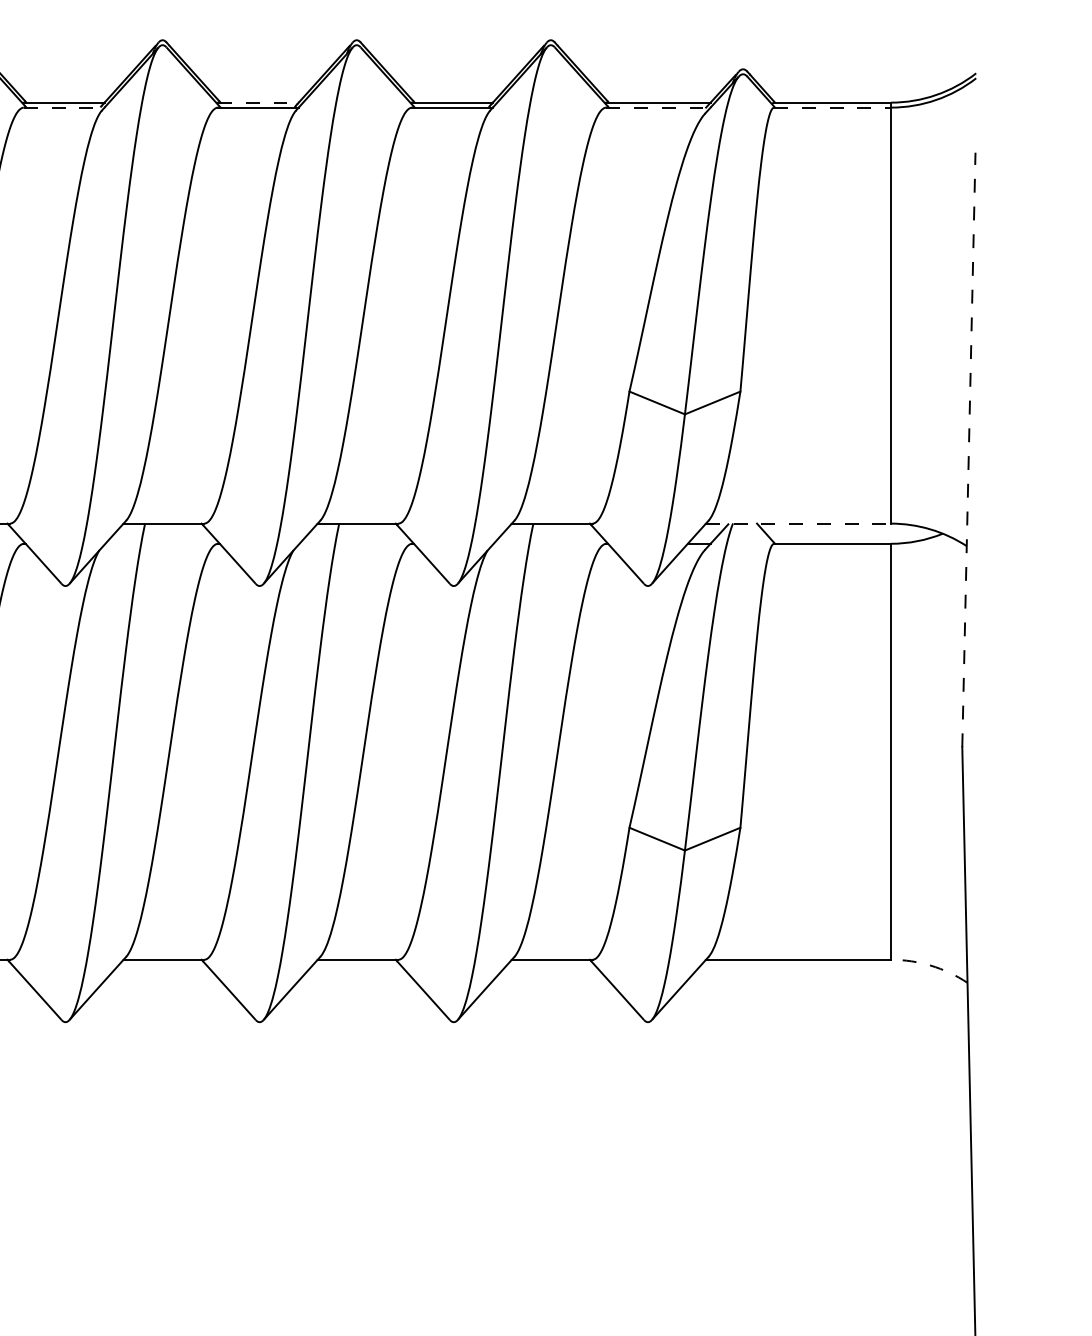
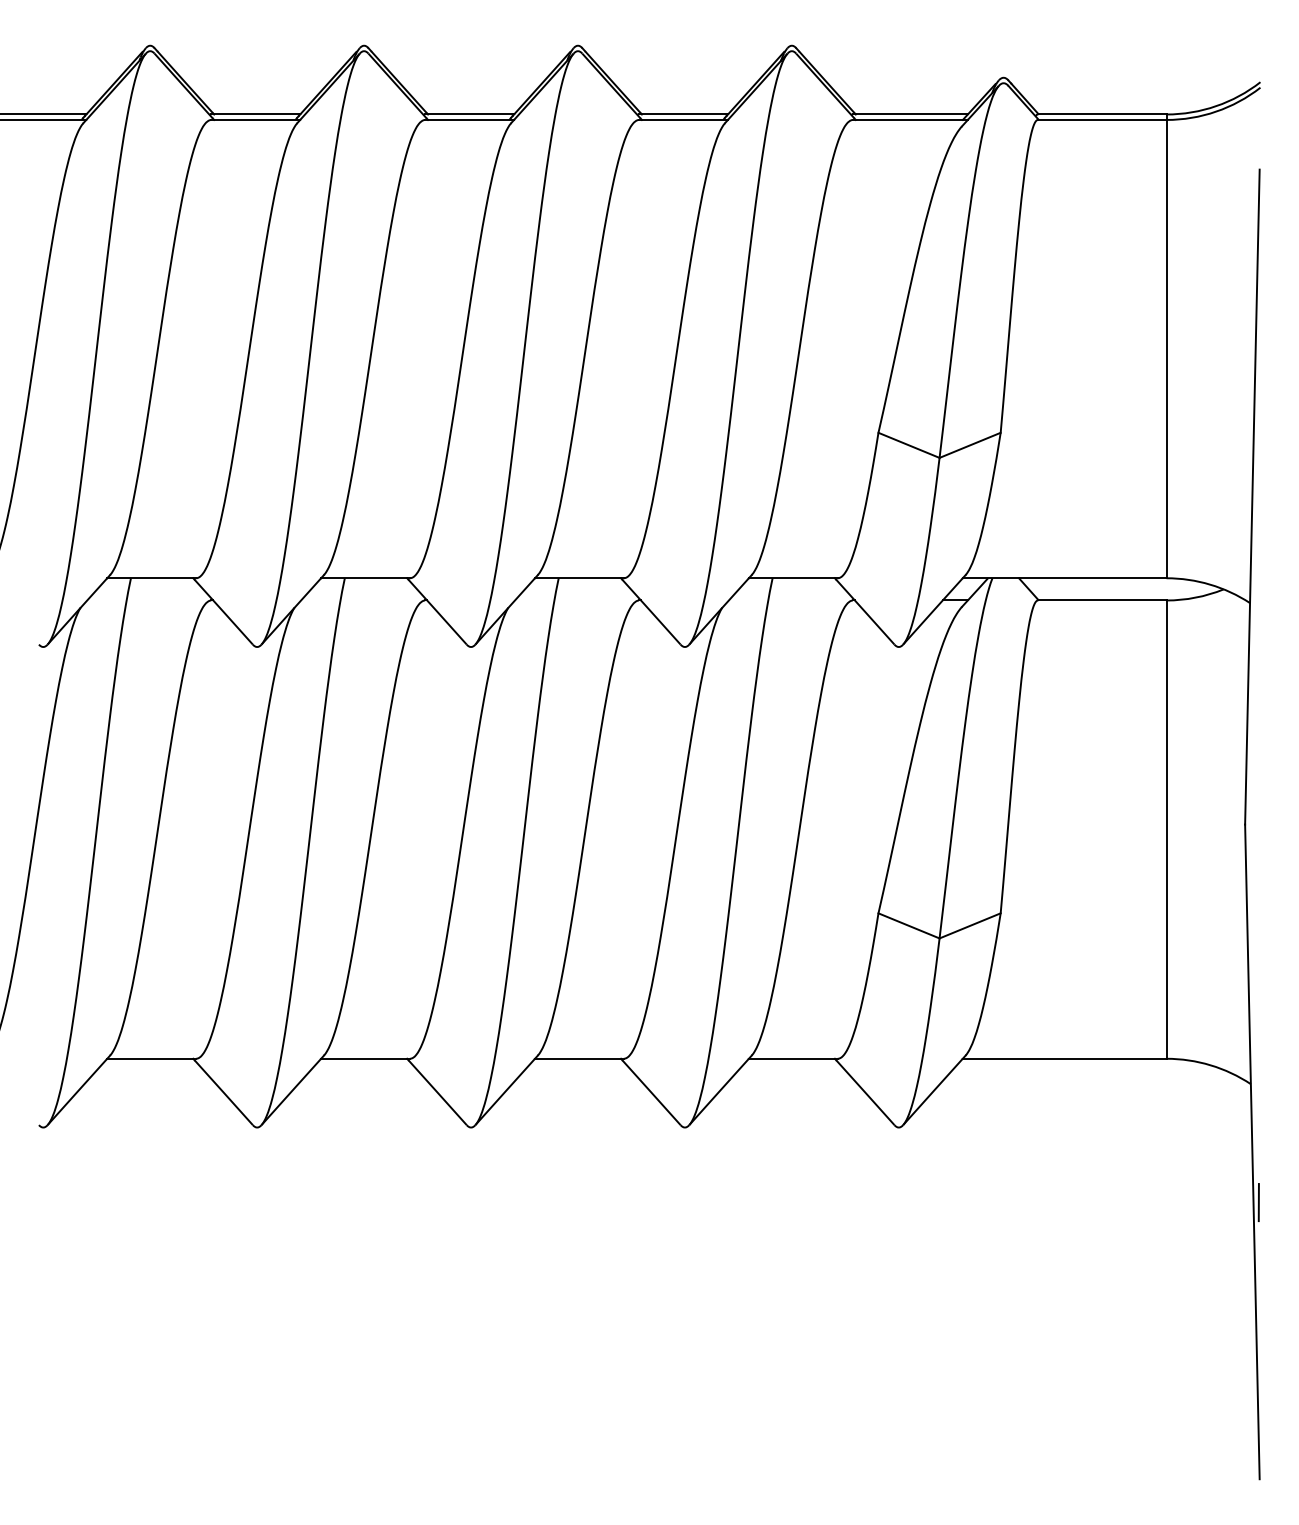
line: (259, 102) -> (470, 114), dashed -> solid
line: (64, 107) -> (256, 119), dashed -> solid
line: (658, 107) -> (910, 119), dashed -> solid
line: (832, 107) -> (1102, 119), dashed -> solid
line: (968, 450) -> (1252, 497), dashed -> solid
line: (798, 523) -> (1064, 578), dashed -> solid
arc: (930, 965) -> (1210, 1065), dashed -> solid
line: (974, 1090) -> (1258, 1202), added

